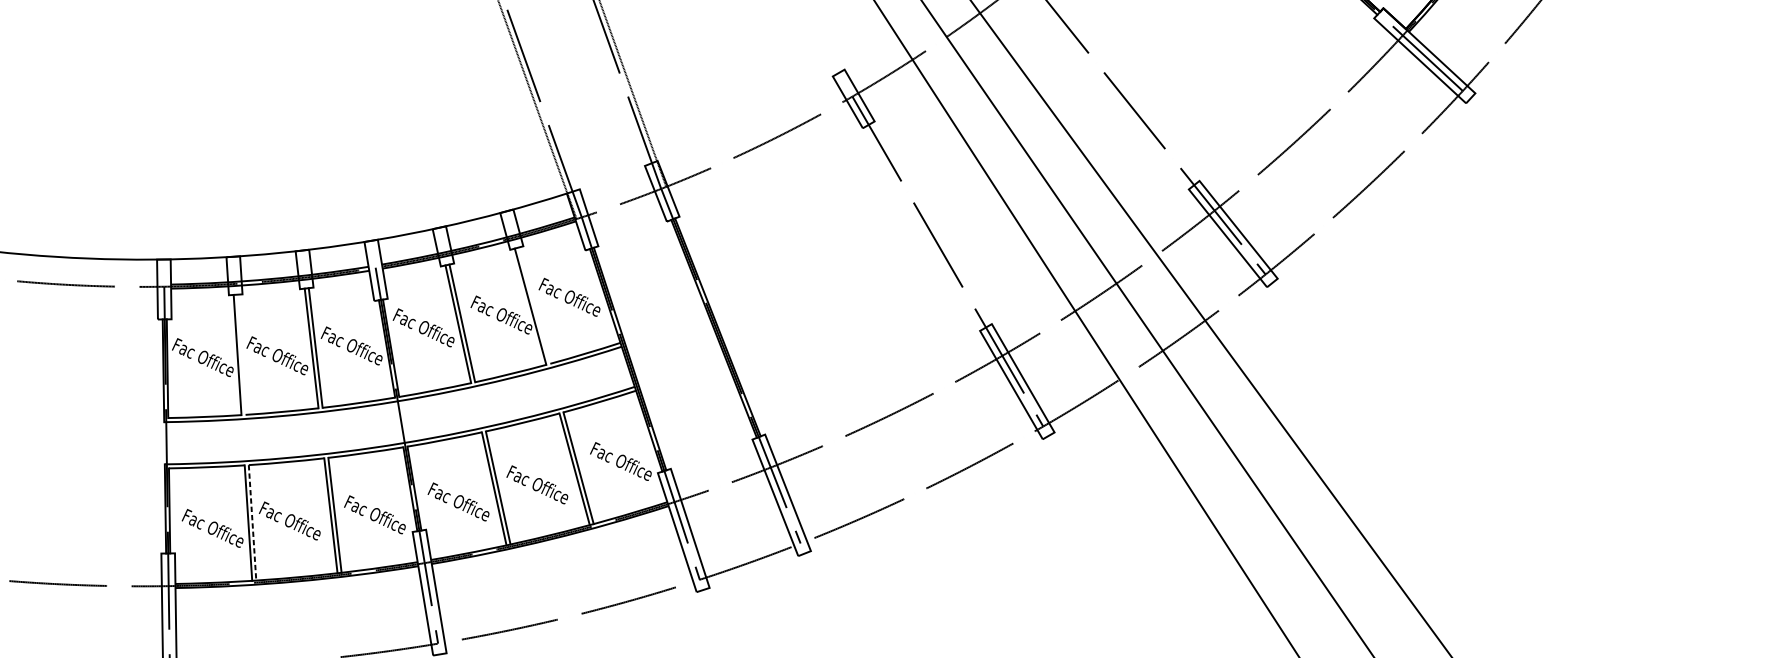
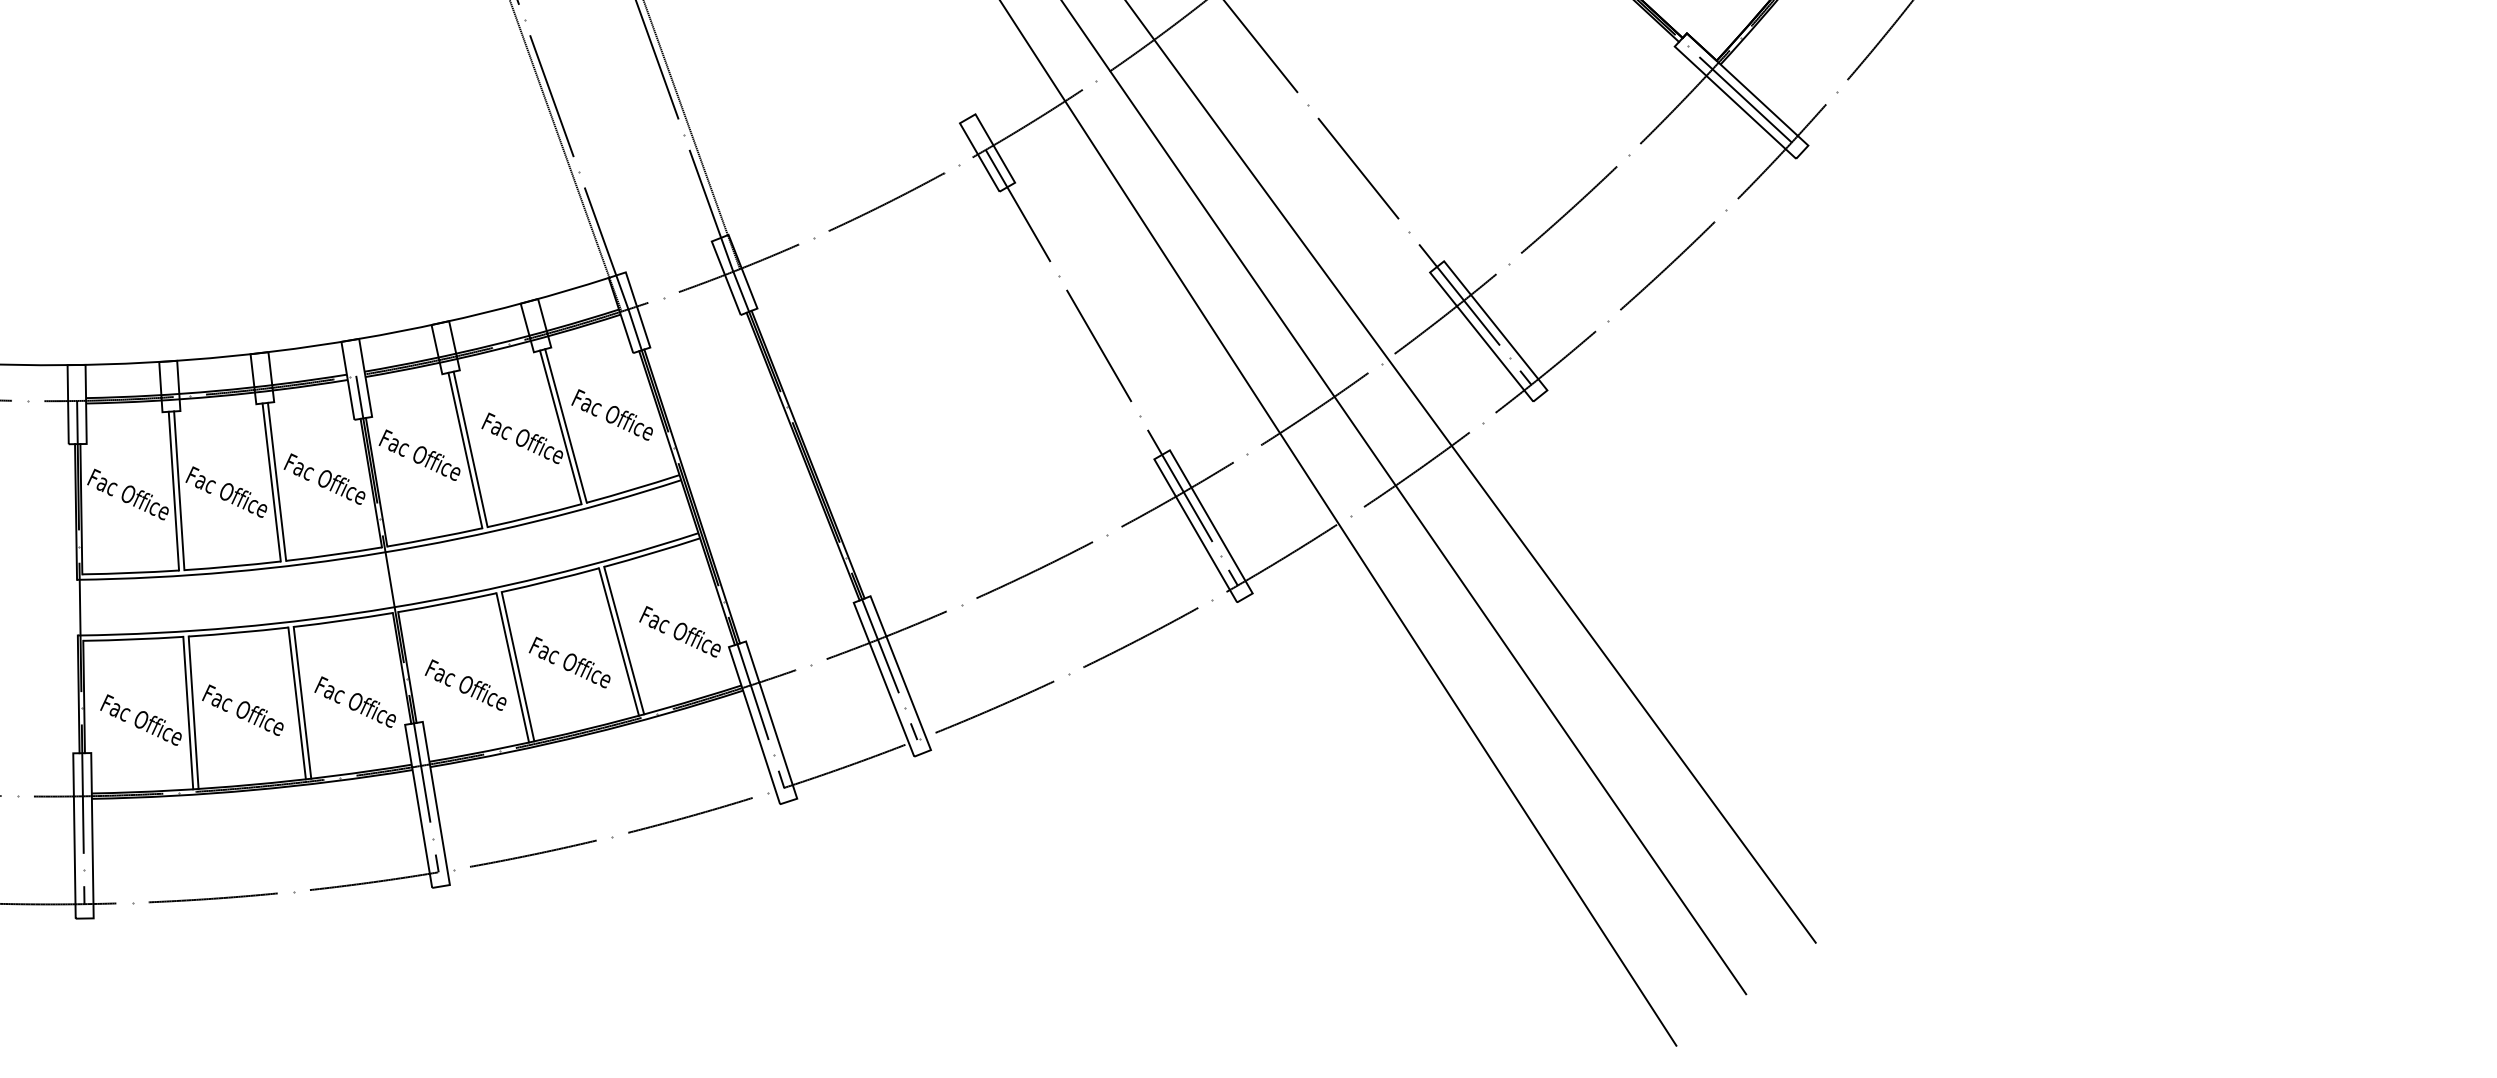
line: (534, 305) -> (565, 425), added
line: (241, 354) -> (179, 490), added
line: (252, 523) -> (193, 713), dashed -> solid

